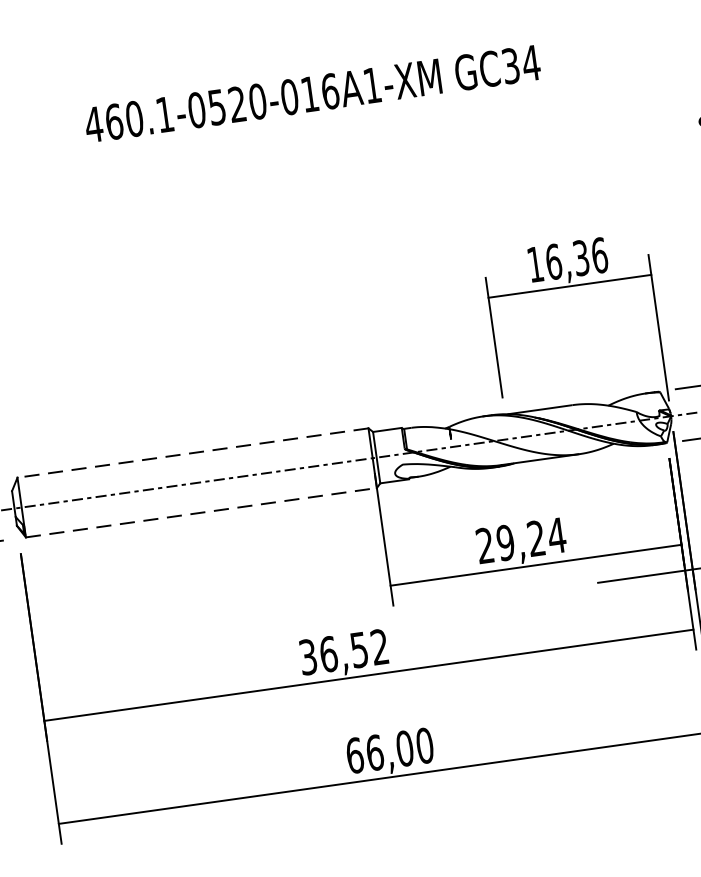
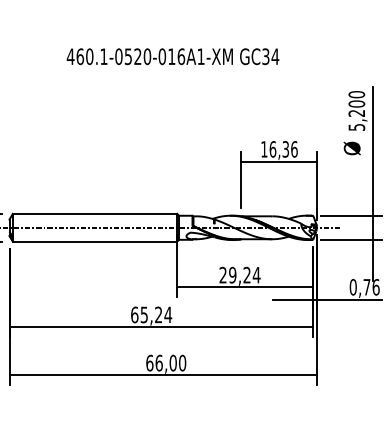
line: (191, 452) -> (94, 213), dashed -> solid
line: (202, 512) -> (95, 241), dashed -> solid
text: (343, 651) -> (151, 314), 36,52 -> 65,24

